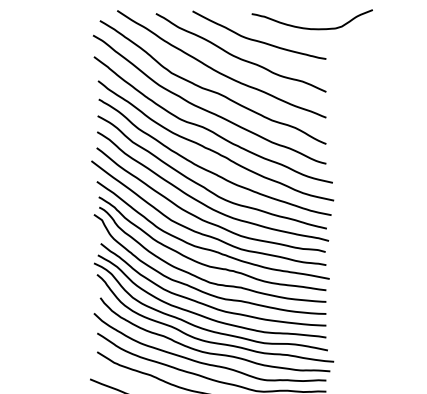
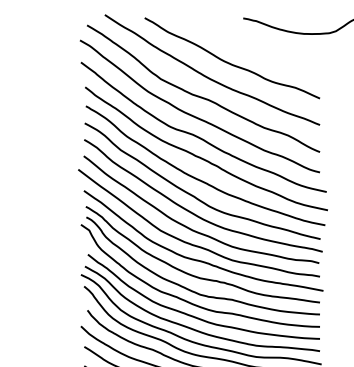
curve: (256, 39) -> (248, 44), removed

